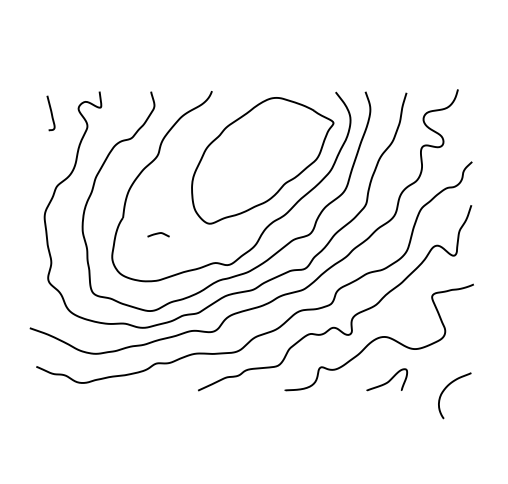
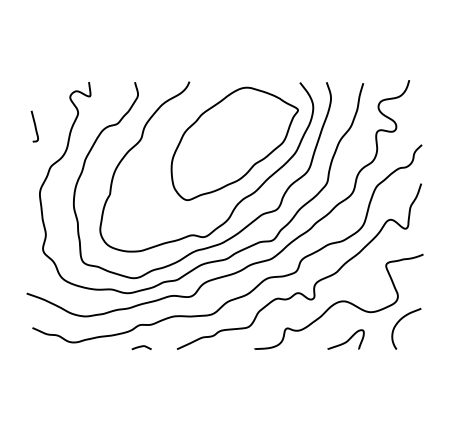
curve: (50, 113) -> (34, 126), moved
curve: (158, 234) -> (141, 347), moved
curve: (447, 387) -> (399, 321), moved

